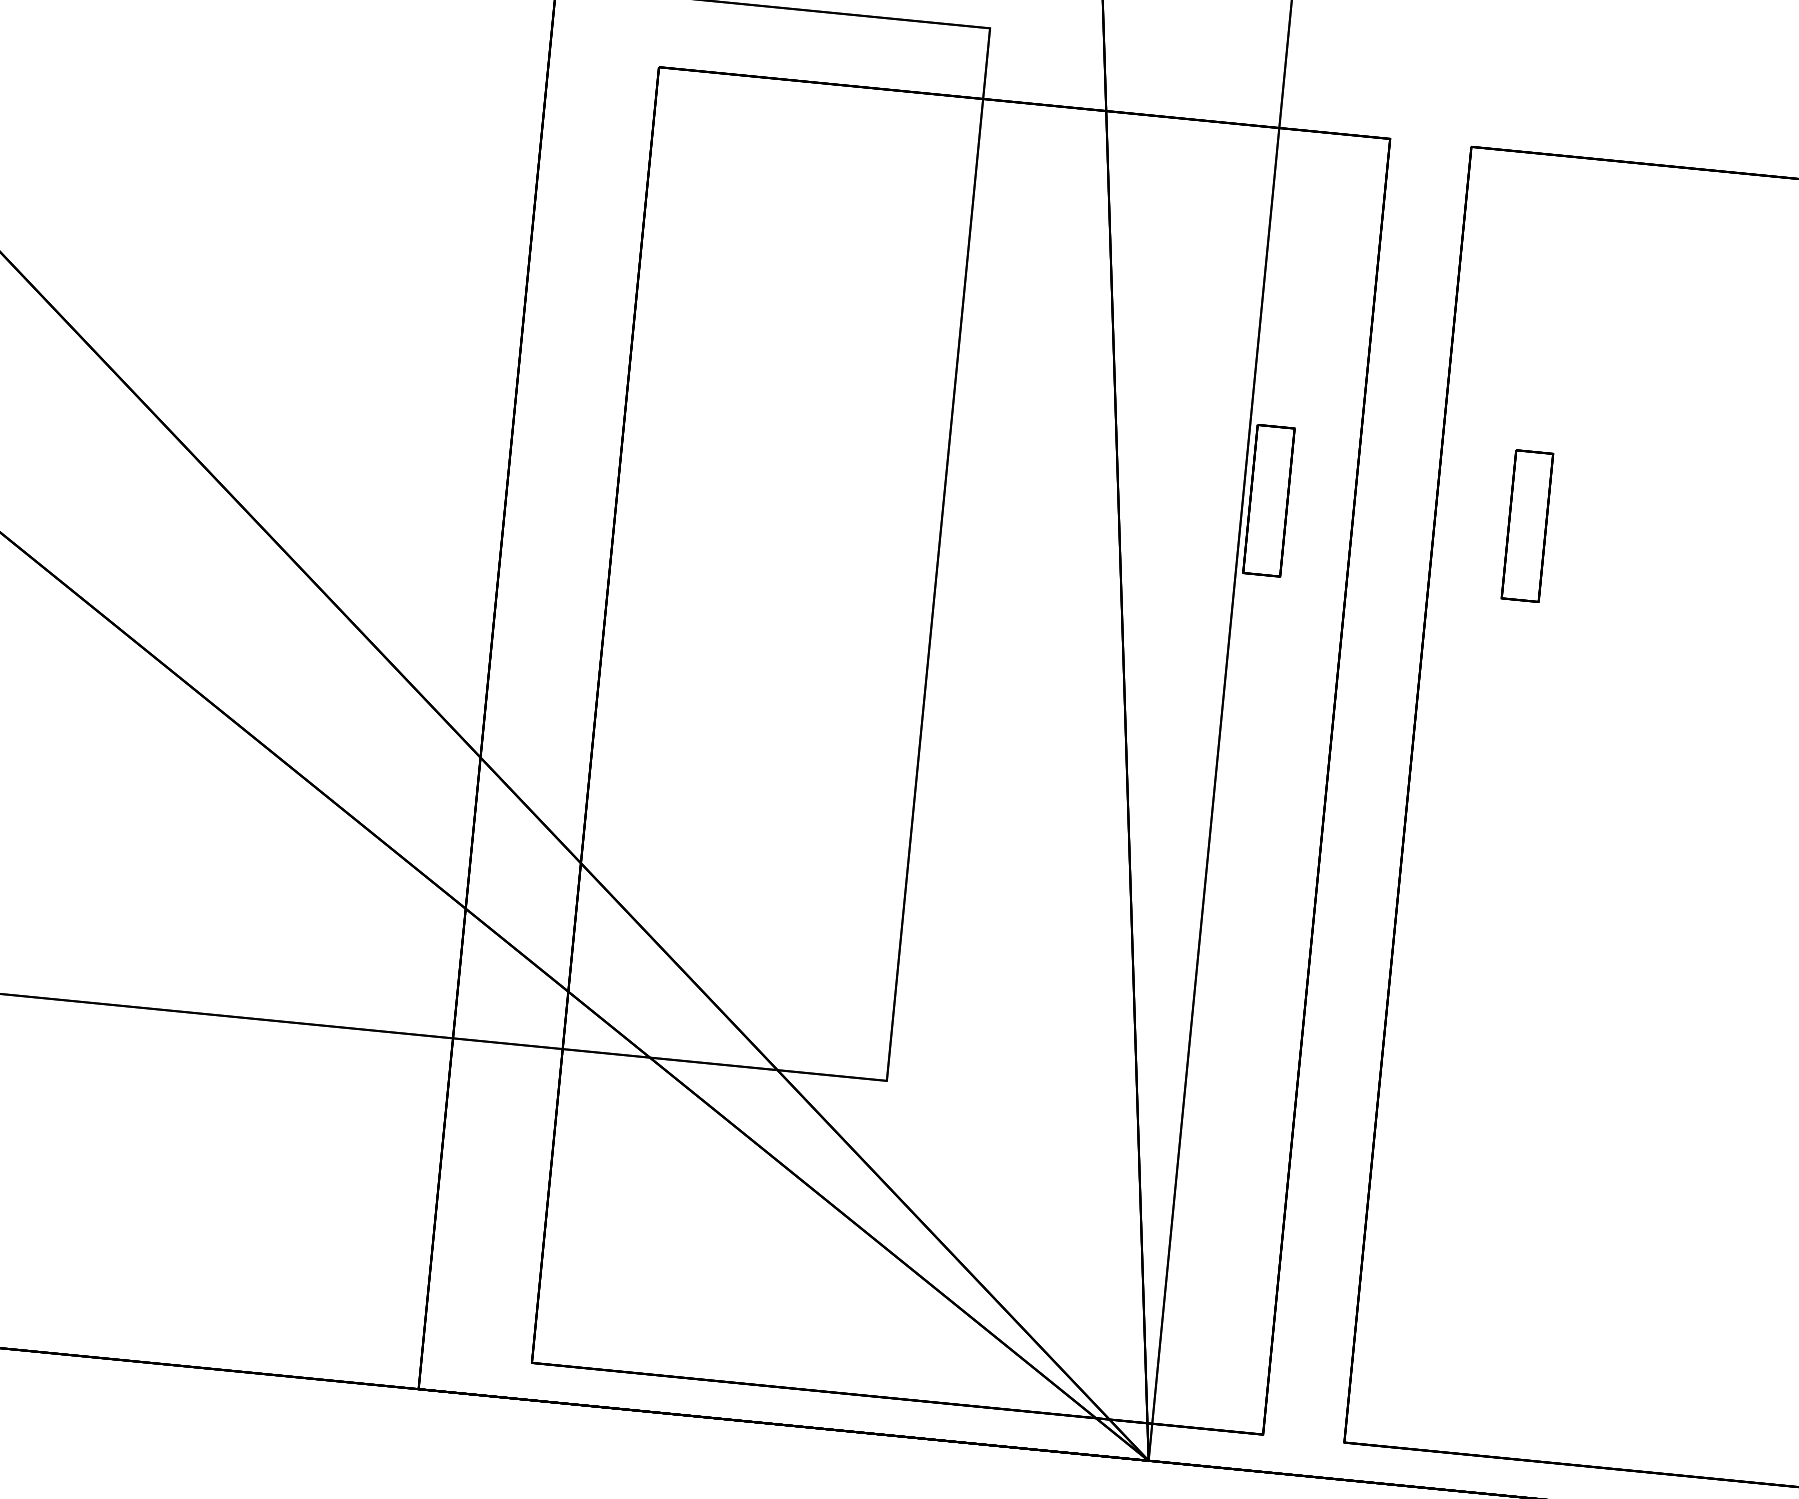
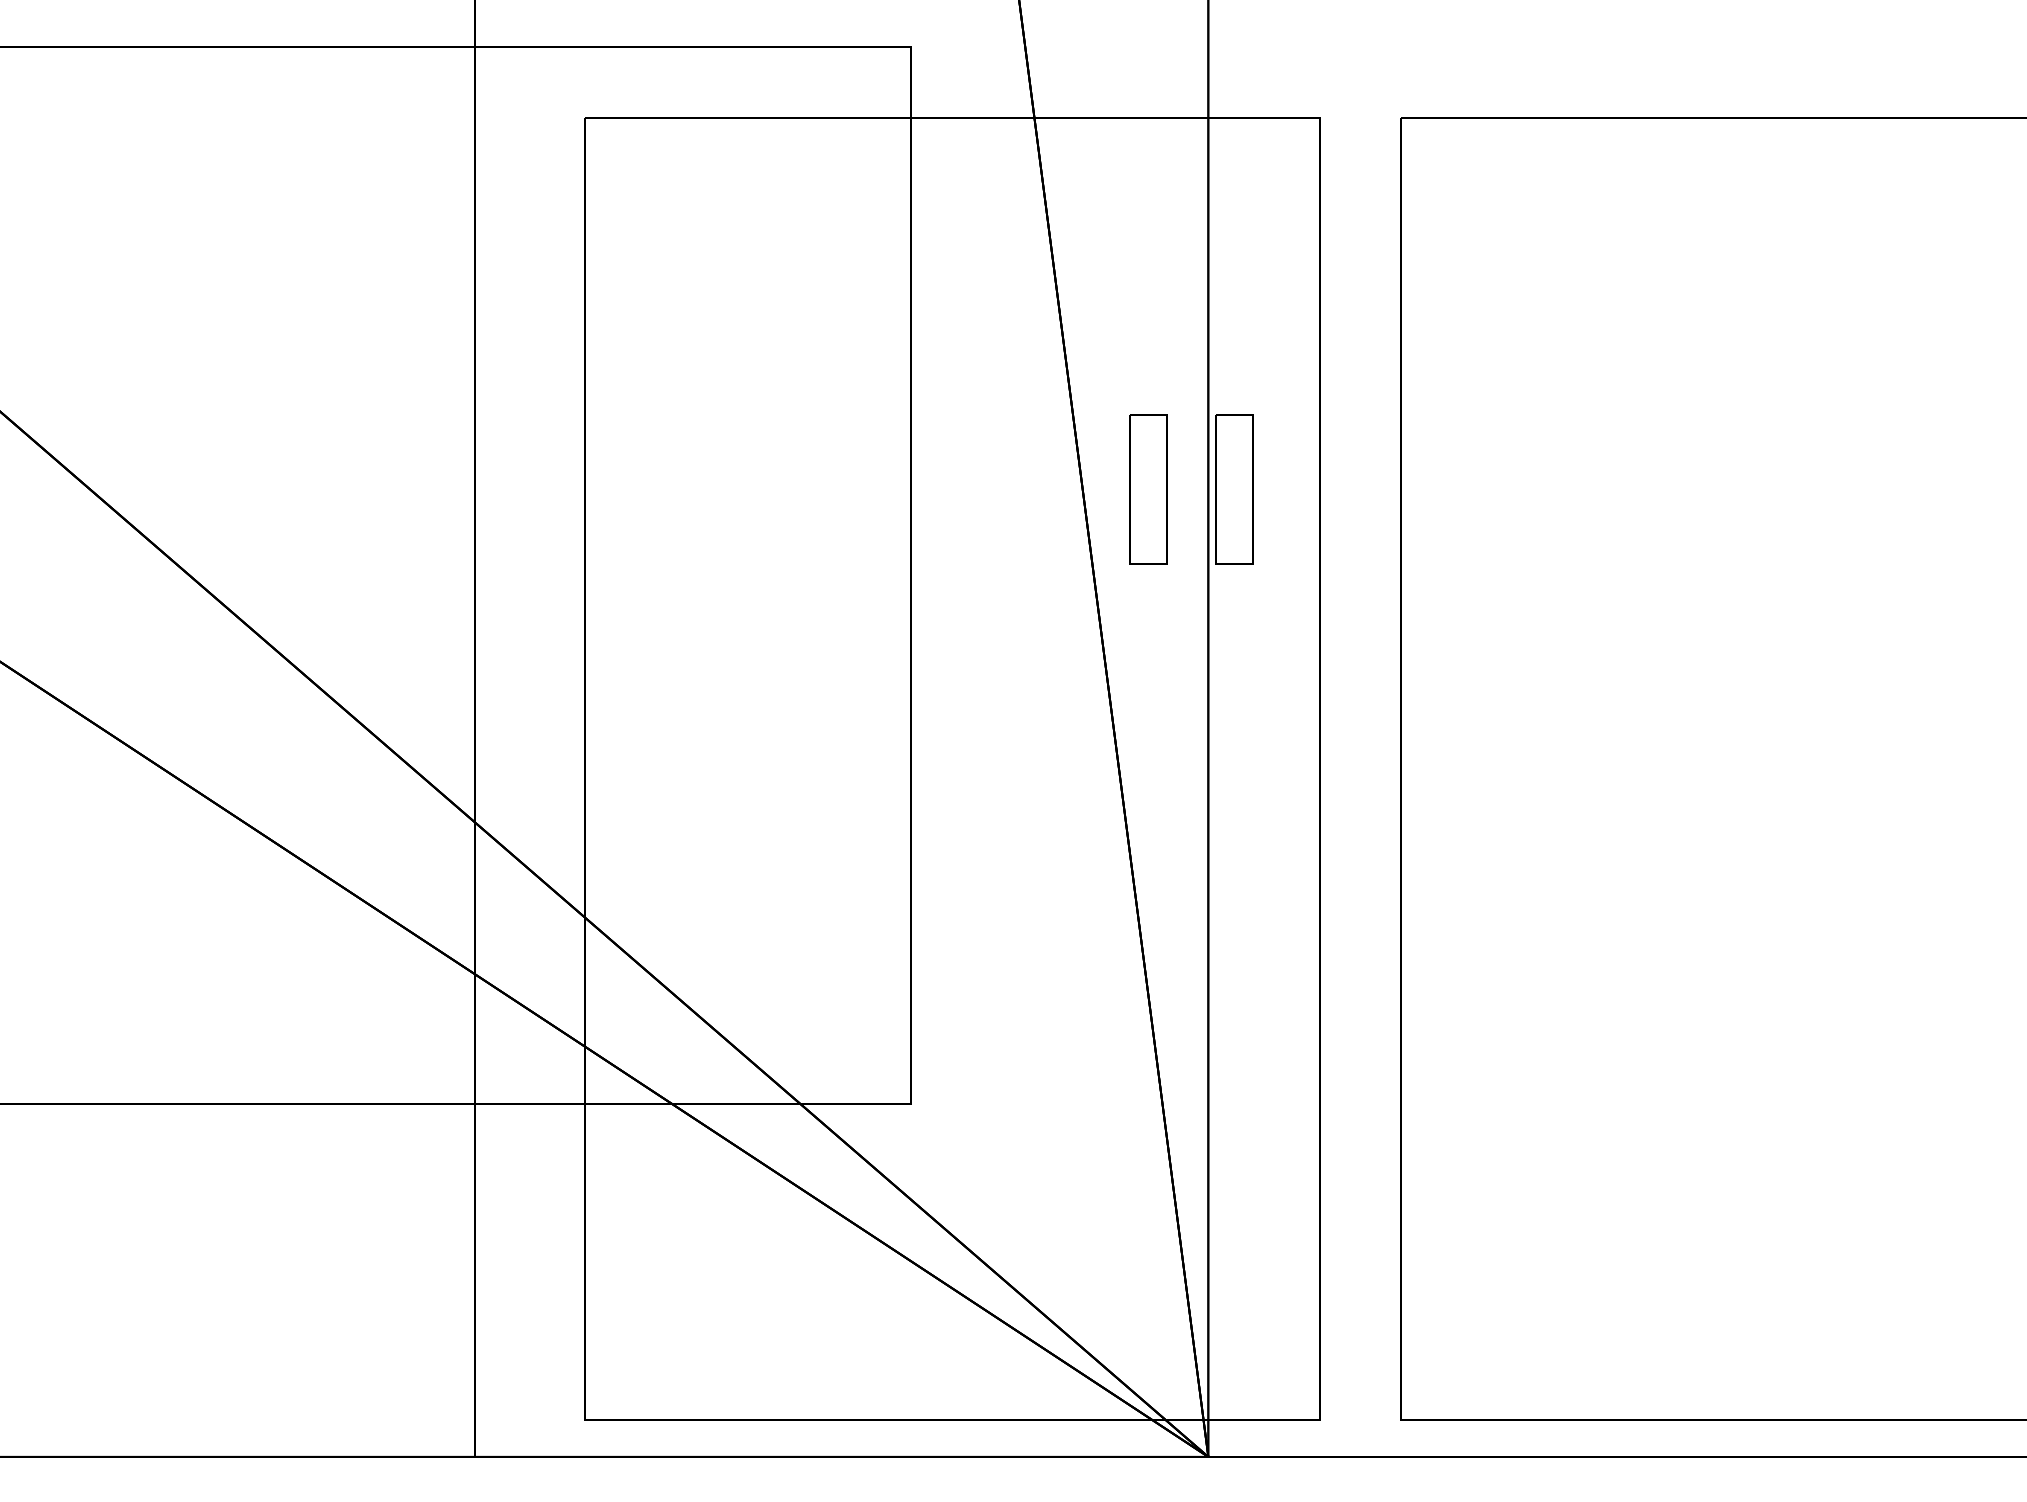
part: (1527, 525) -> (1148, 489), moved

